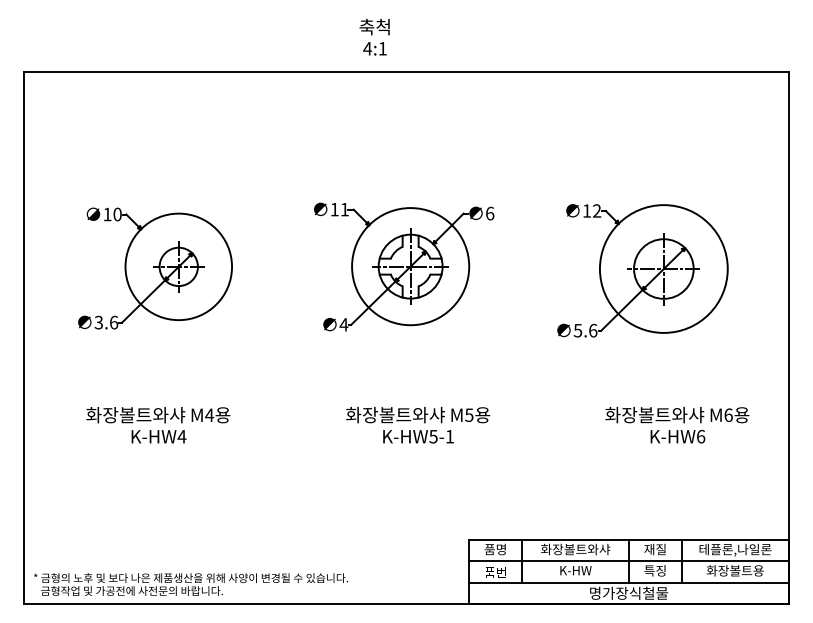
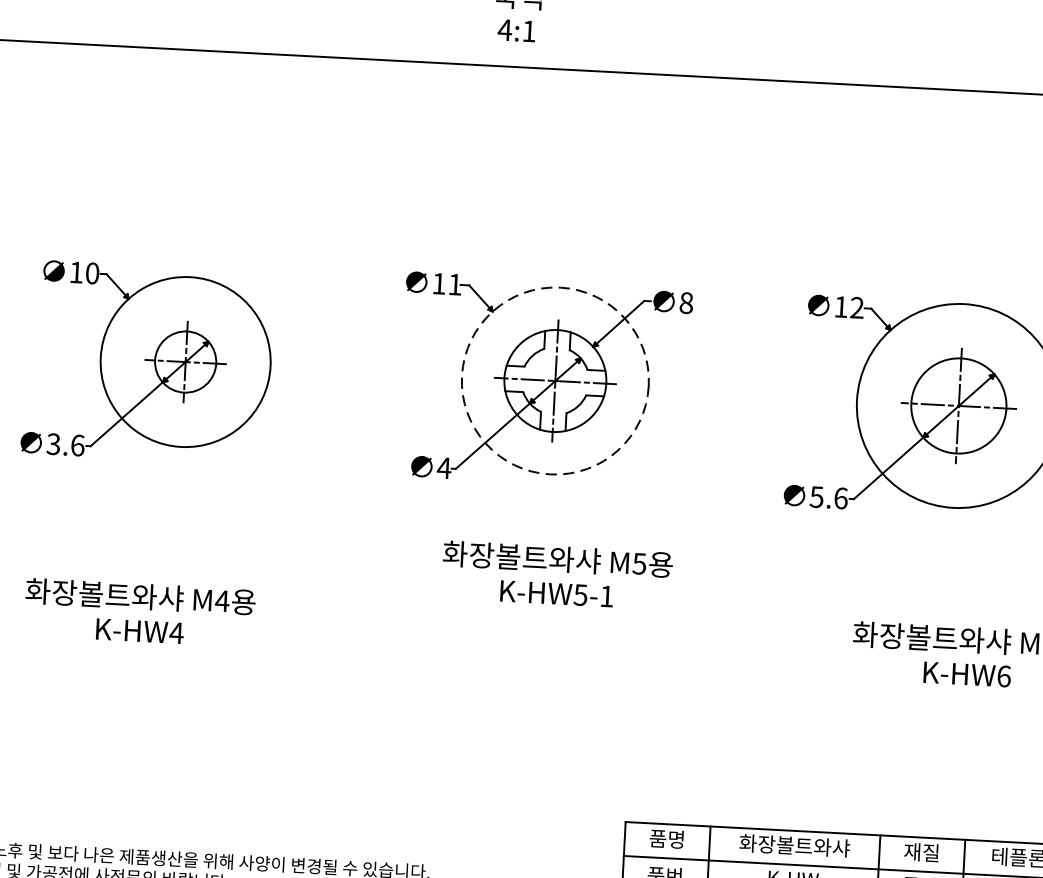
text: (490, 213) -> (687, 302), 6 -> 8
circle: (410, 266) -> (555, 380), solid -> dashed
text: (418, 425) -> (557, 575), moved

